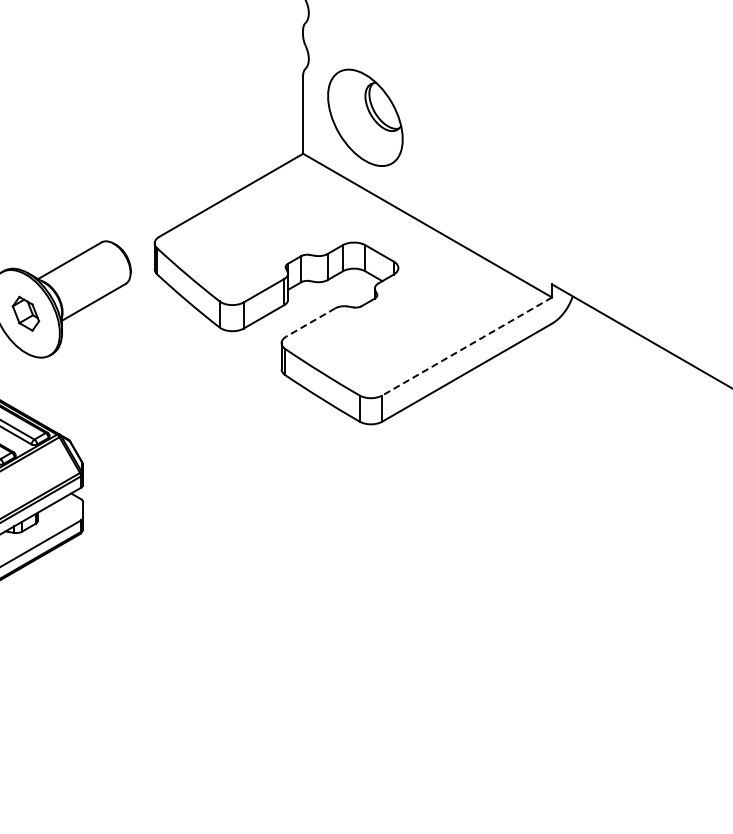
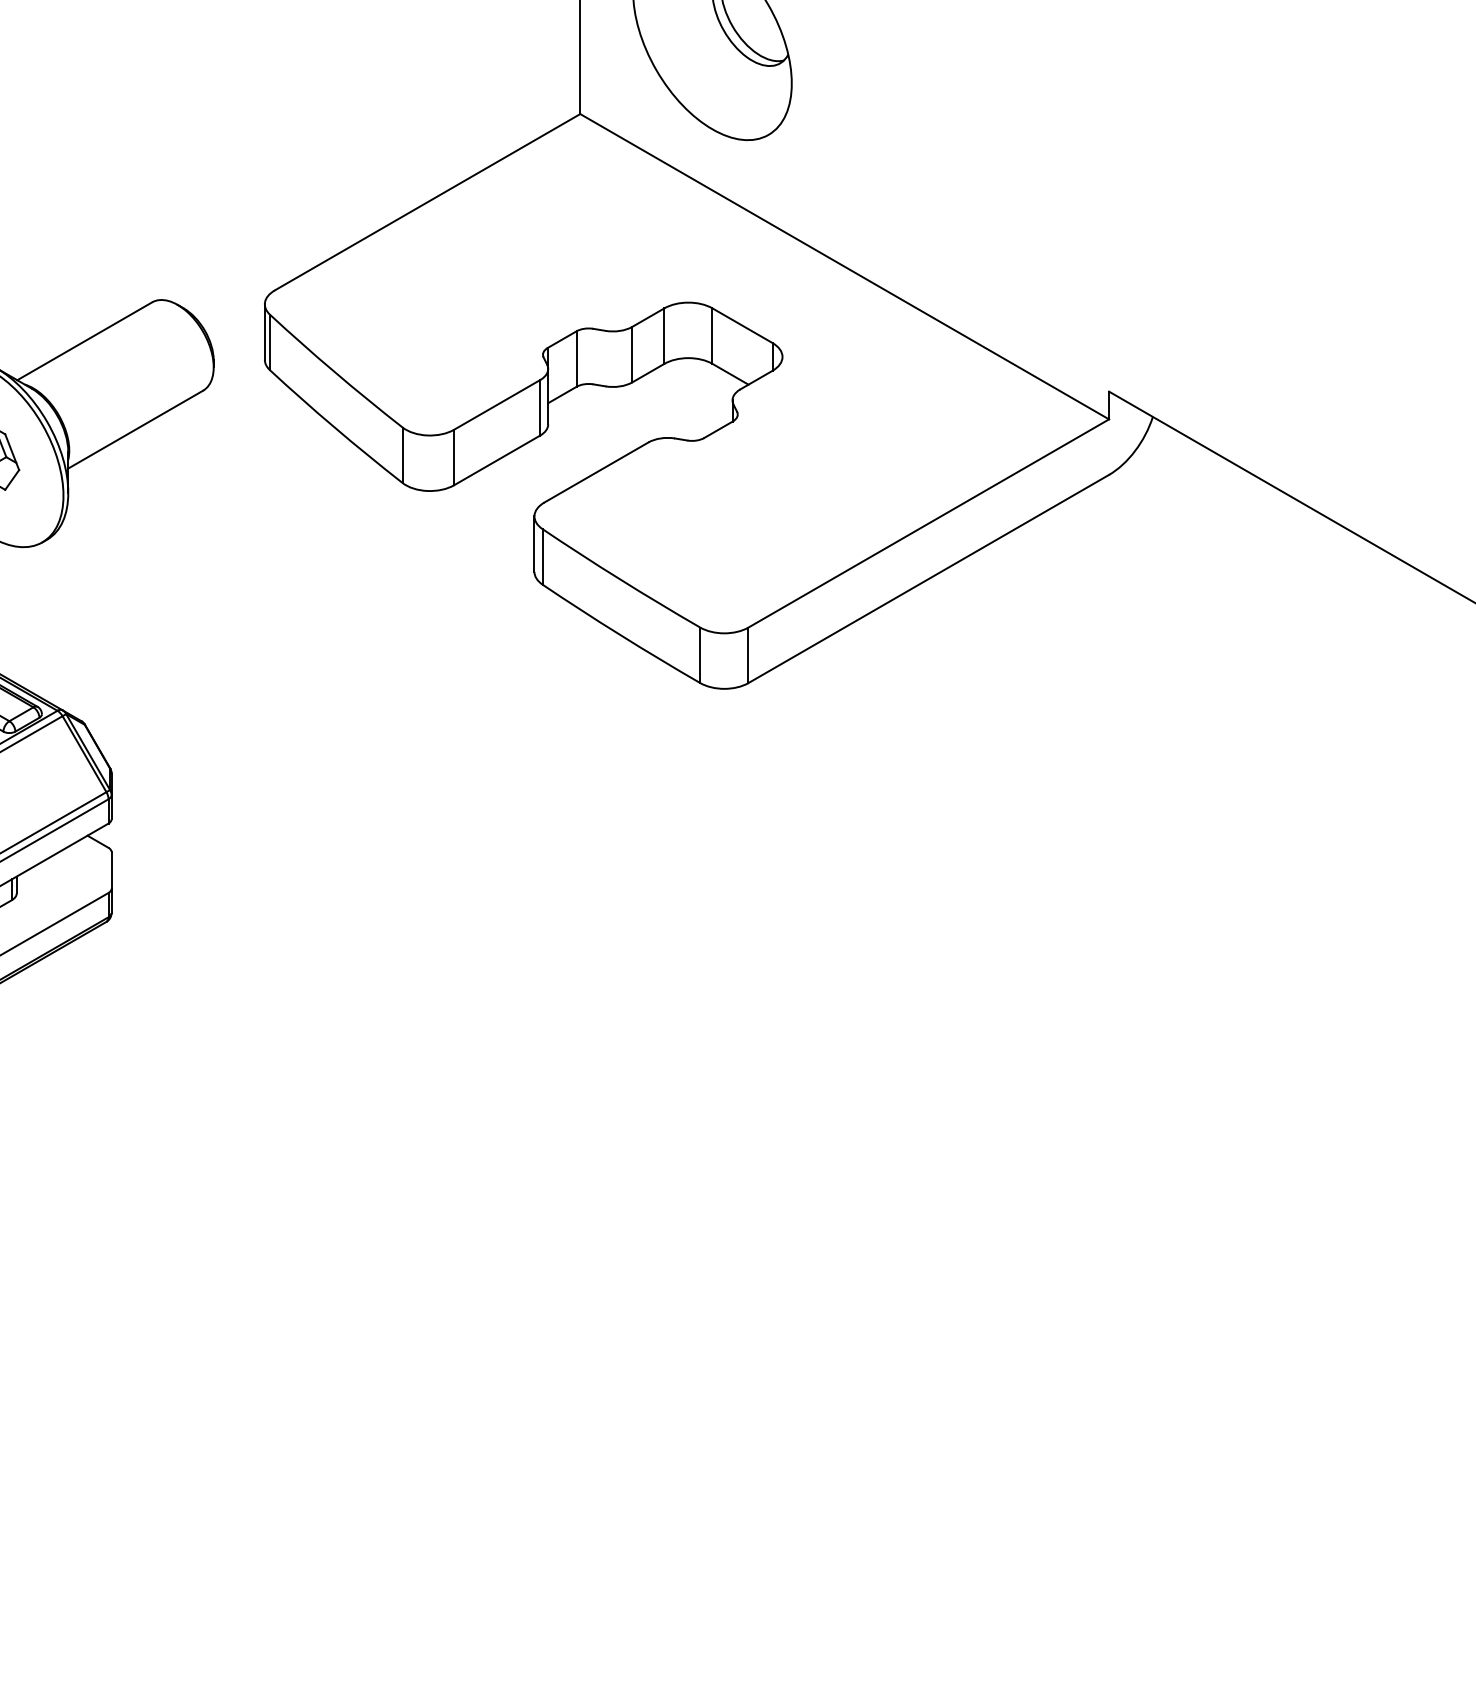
line: (310, 322) -> (595, 472), dashed -> solid
line: (466, 346) -> (927, 523), dashed -> solid

